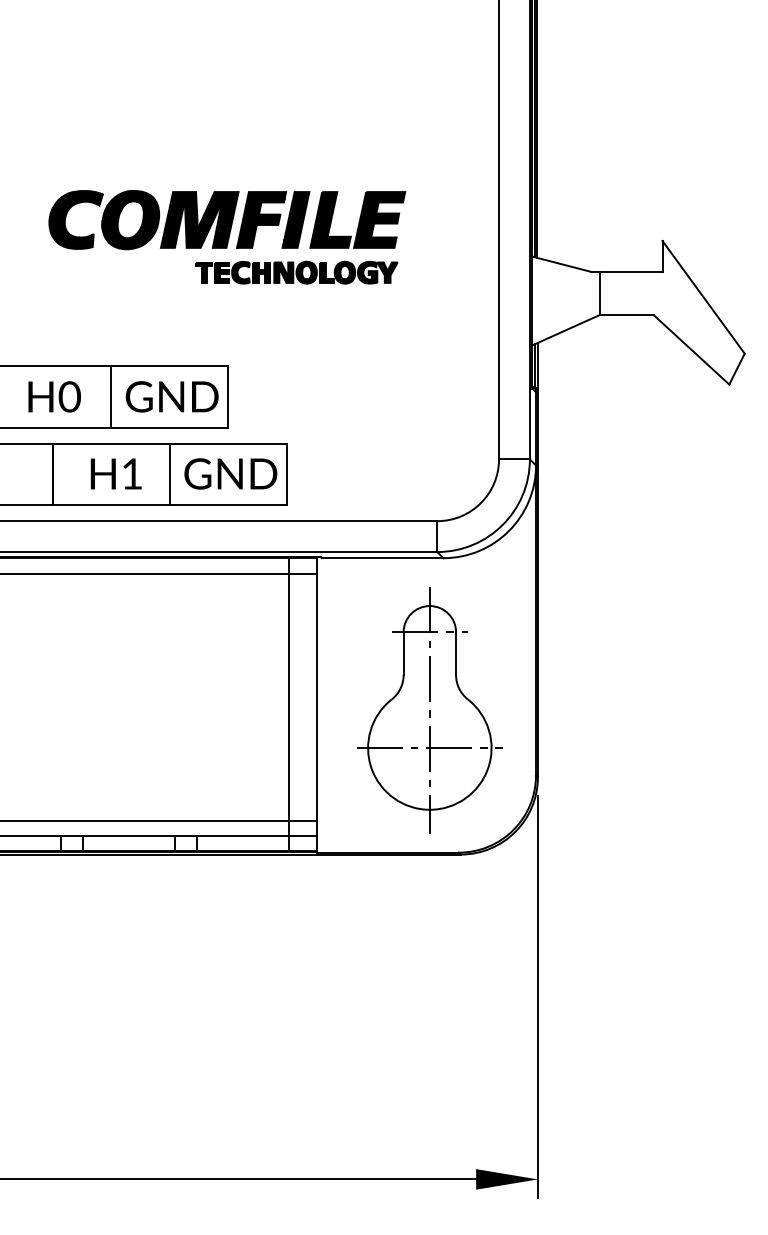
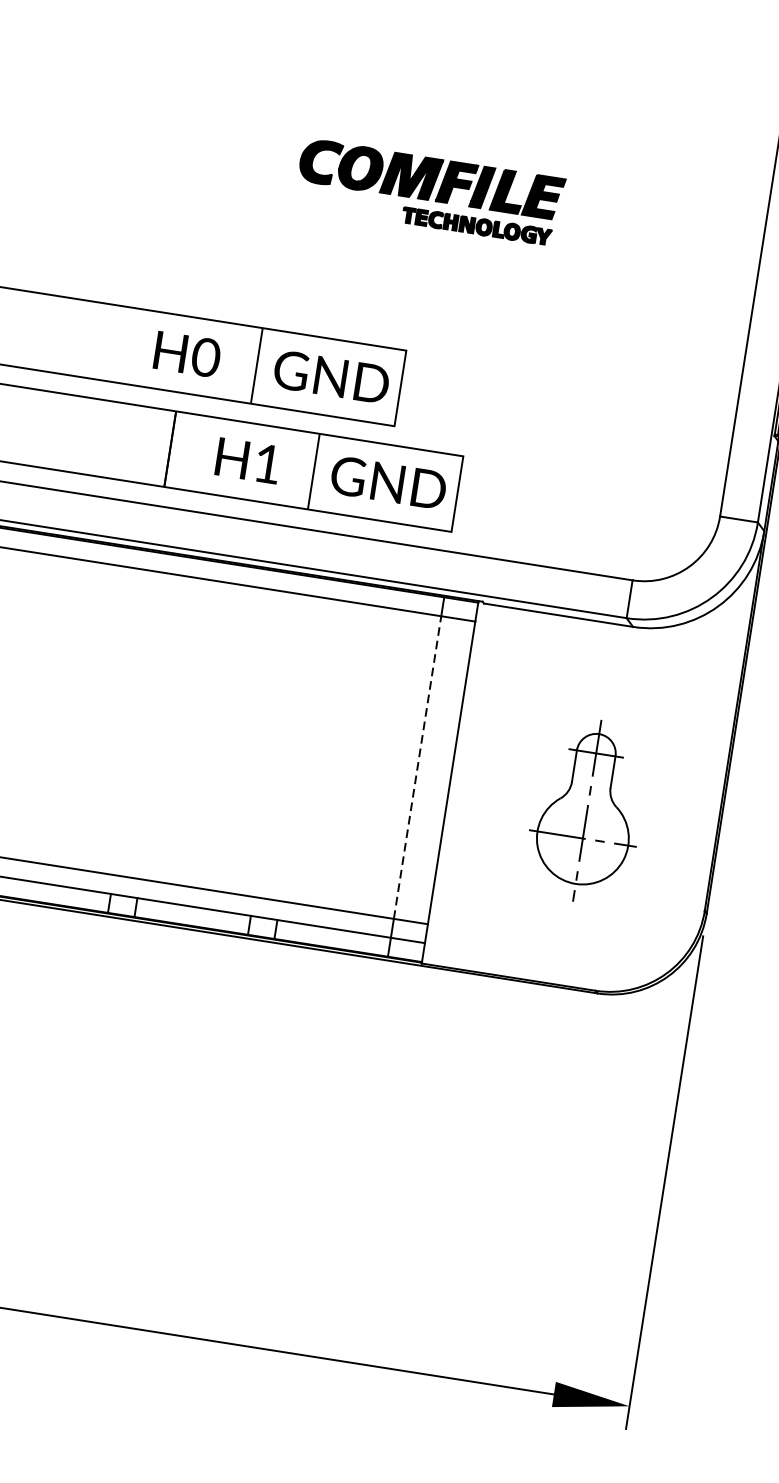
part: (227, 237) -> (429, 192), size x0.6
line: (289, 696) -> (417, 766), solid -> dashed
part: (429, 710) -> (586, 810), size x0.6

